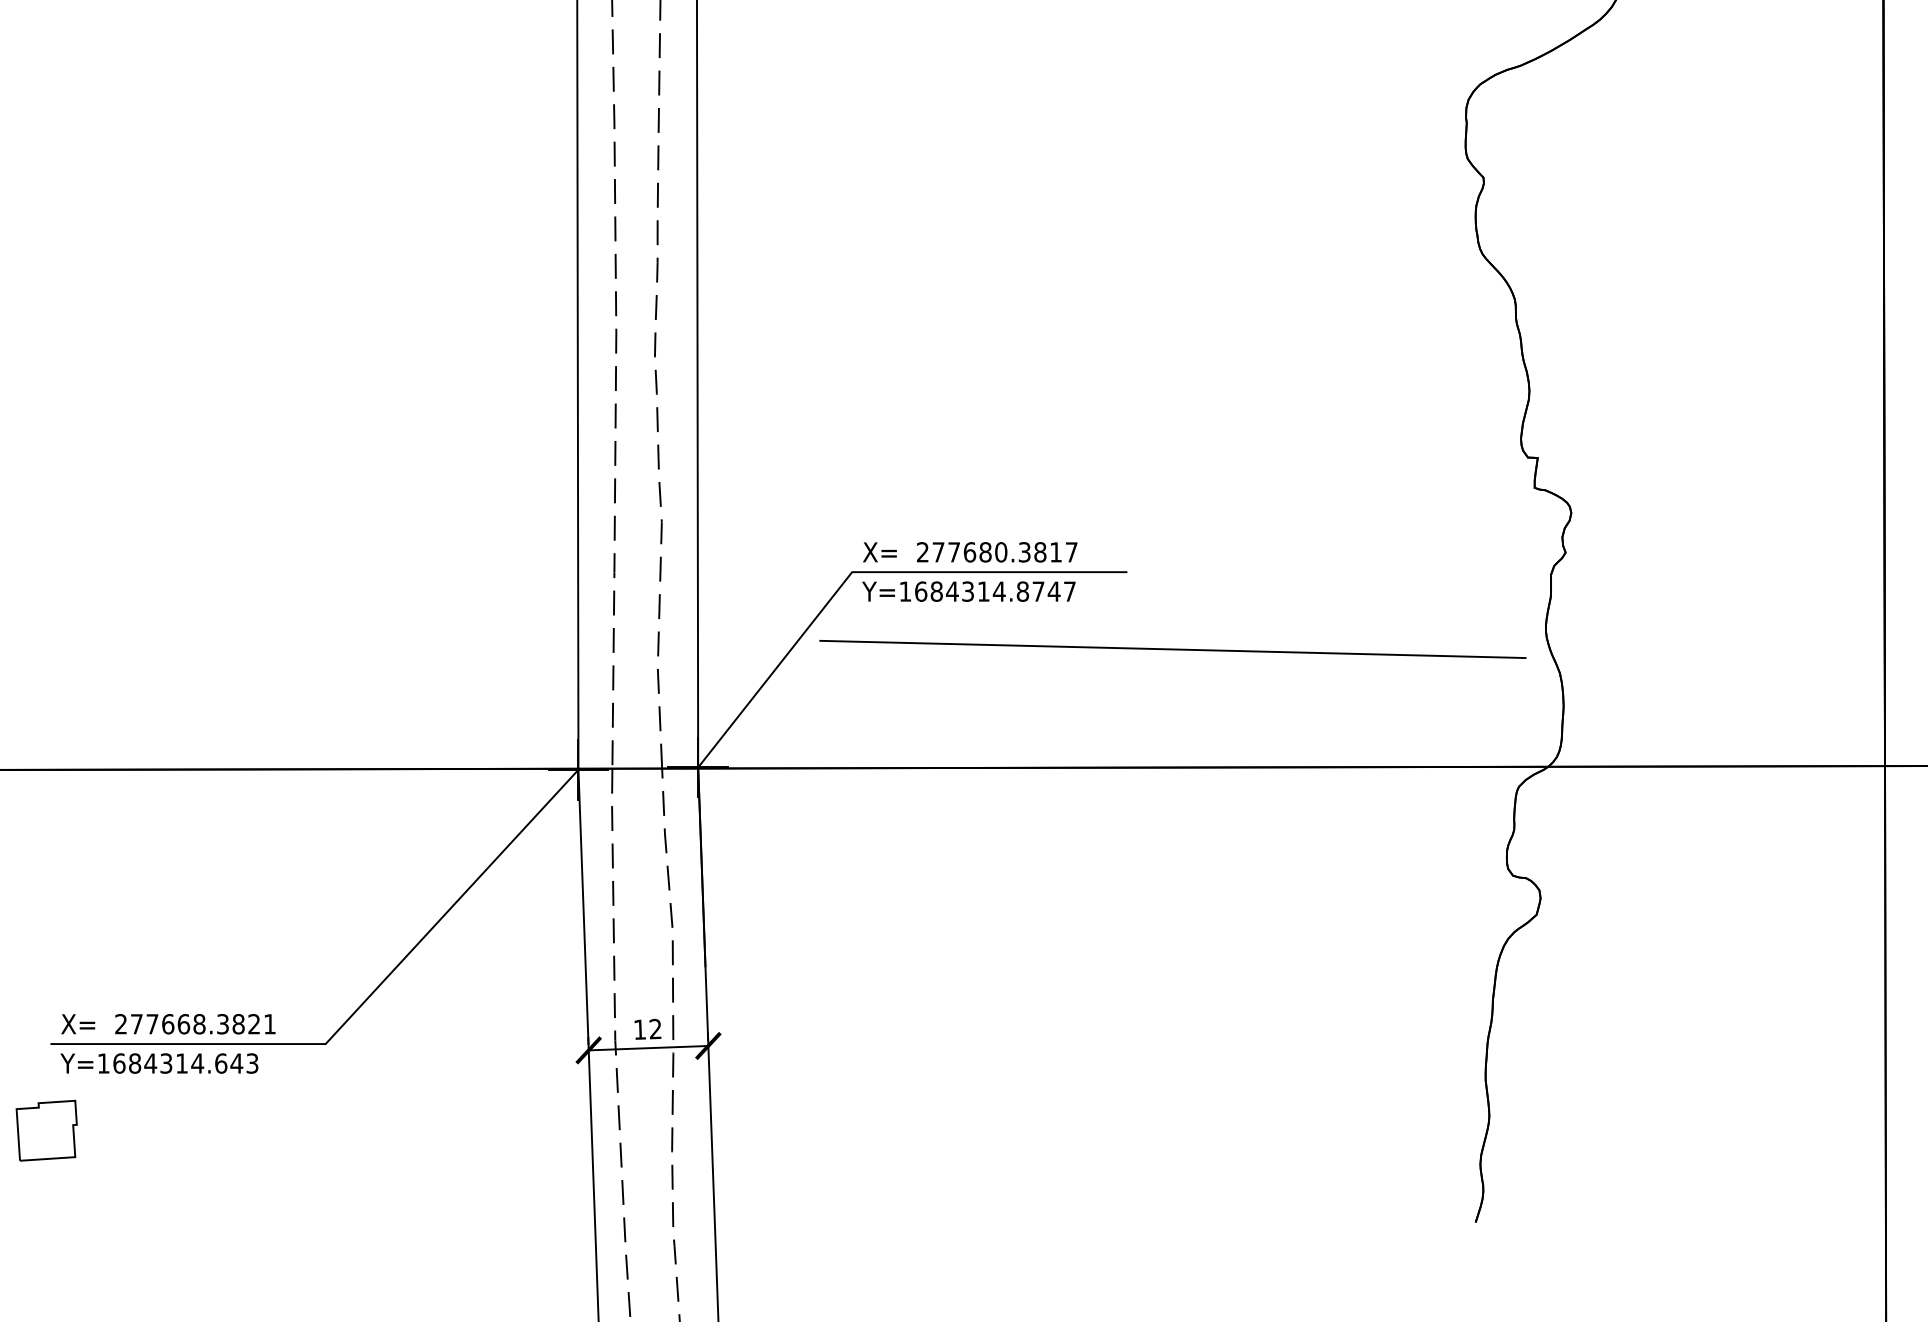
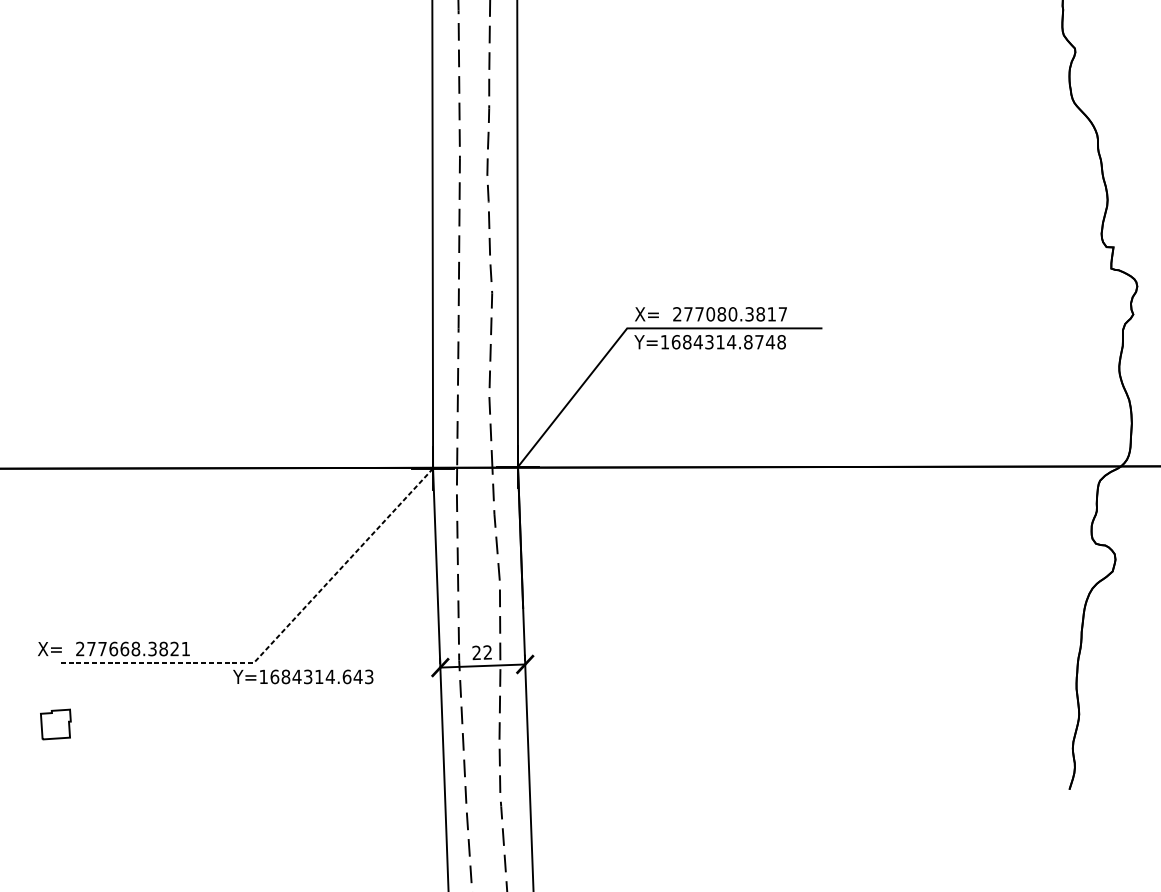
text: (969, 552) -> (710, 314), 277680.3817 -> 277080.3817
text: (1069, 591) -> (781, 342), Y=1684314.8747 -> Y=1684314.8748
line: (1172, 649) -> (854, 383), removed
line: (358, 1008) -> (277, 637), solid -> dashed
text: (168, 1024) -> (113, 649), moved
text: (639, 1029) -> (476, 652), 12 -> 22
text: (159, 1063) -> (303, 676), moved
part: (46, 1130) -> (55, 724), size x0.7

